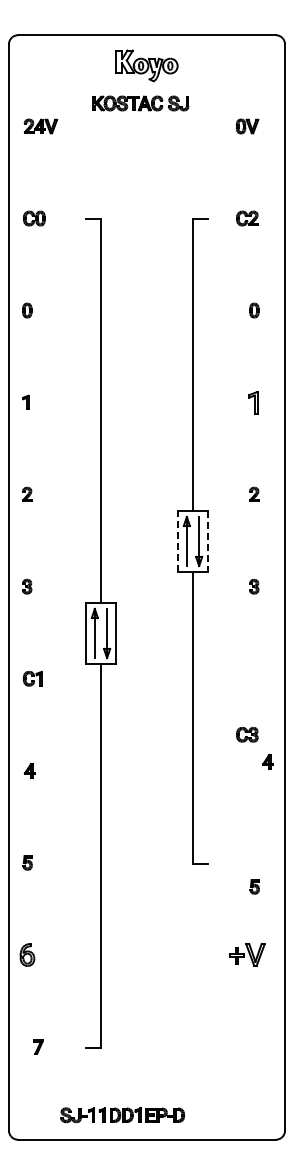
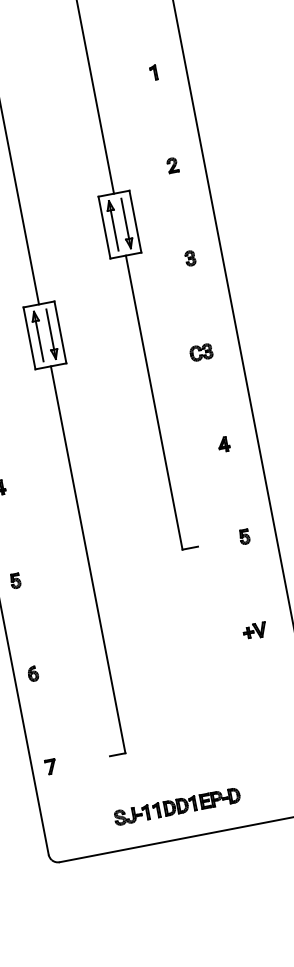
part: (252, 401) -> (152, 71), size x0.62
line: (177, 541) -> (104, 227), dashed -> solid
line: (208, 541) -> (135, 221), dashed -> solid
part: (247, 734) -> (201, 352), moved
part: (267, 761) -> (223, 444), moved
part: (254, 886) -> (244, 536), moved
part: (27, 954) -> (33, 673), size x0.62
part: (247, 954) -> (255, 630), size x0.62
part: (38, 1046) -> (51, 766), moved
part: (122, 1115) -> (177, 806), moved

